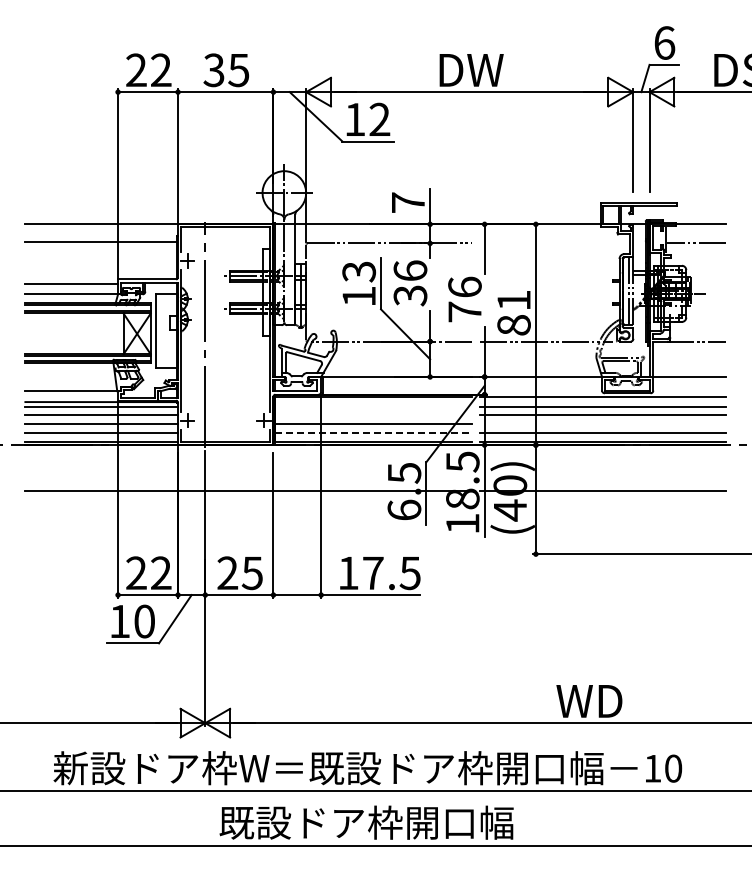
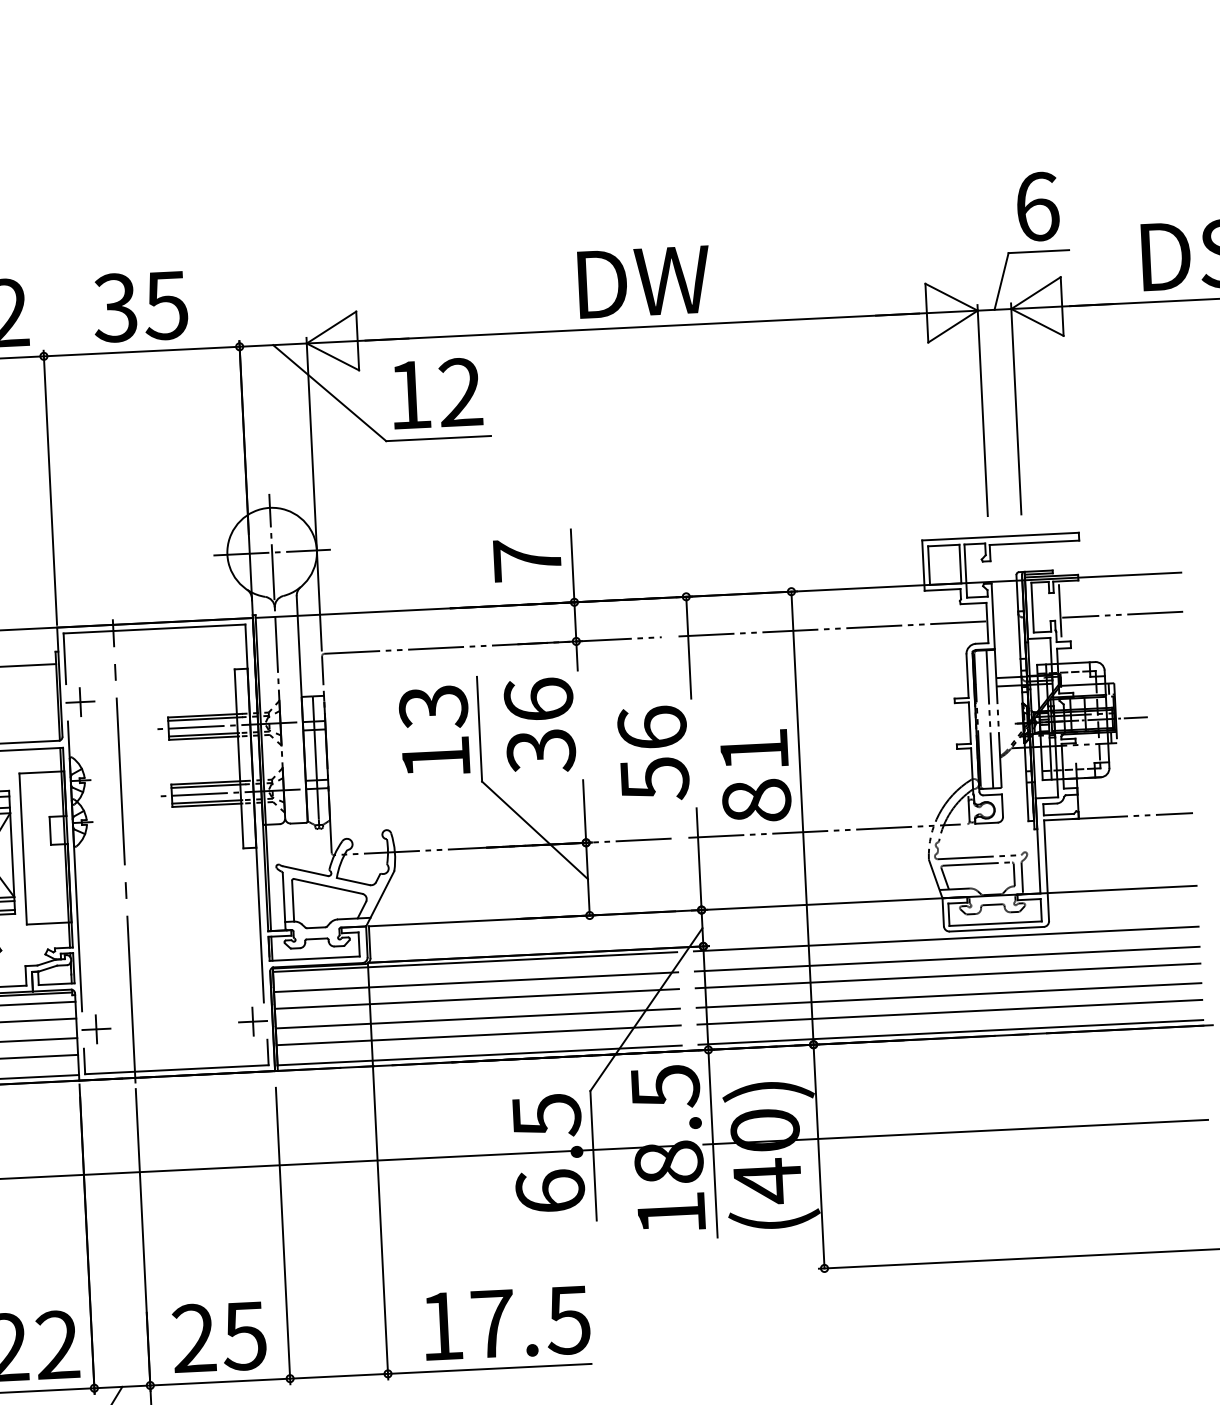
line: (554, 243) -> (831, 629), added
text: (464, 311) -> (653, 777), 76 -> 56
line: (372, 406) -> (474, 981), added
line: (372, 414) -> (475, 998), added
line: (602, 424) -> (948, 995), added
line: (373, 432) -> (479, 1035), dashed -> solid

